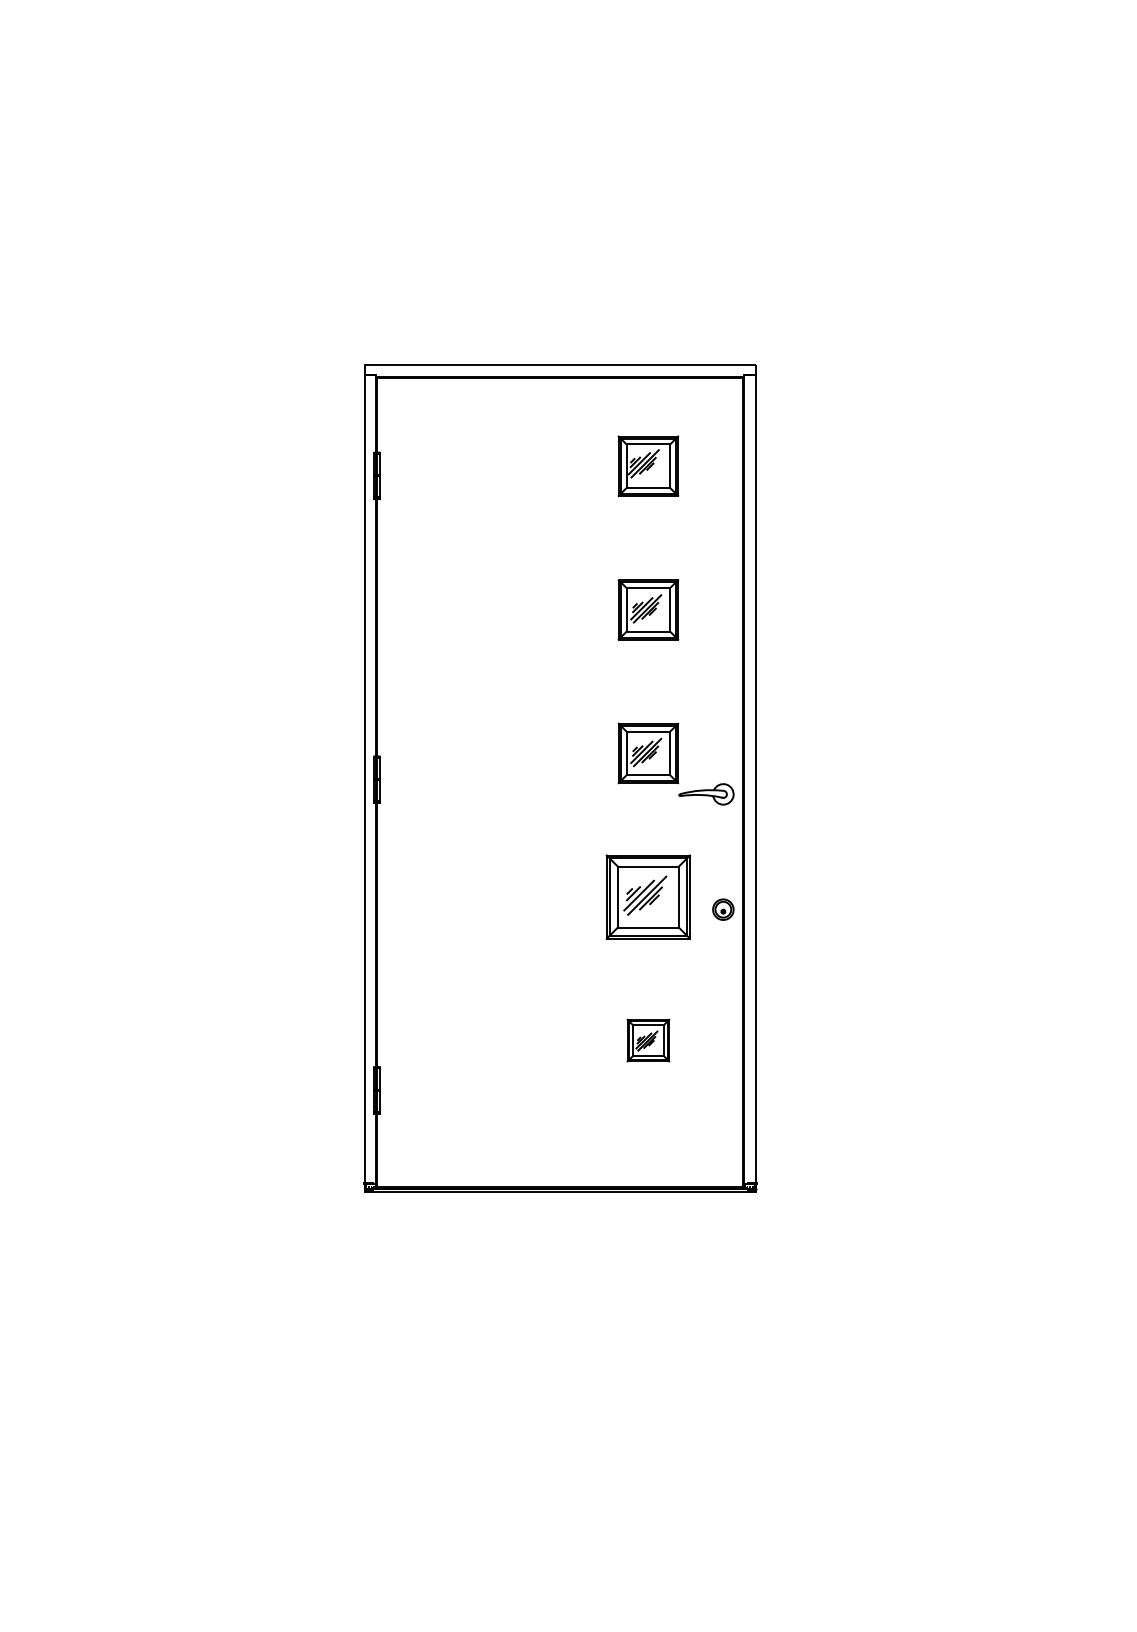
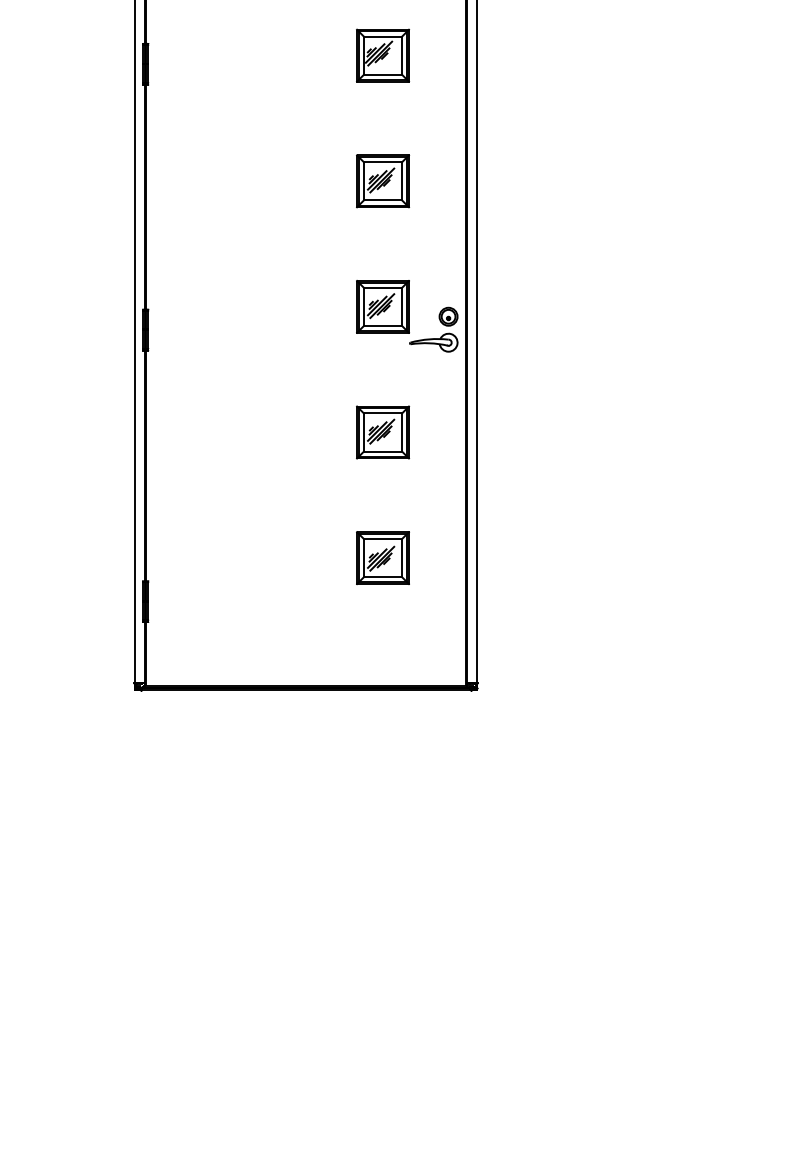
part: (648, 896) -> (383, 432), size x0.71
part: (723, 909) -> (448, 316), moved
part: (648, 1040) -> (383, 557), size x1.43

